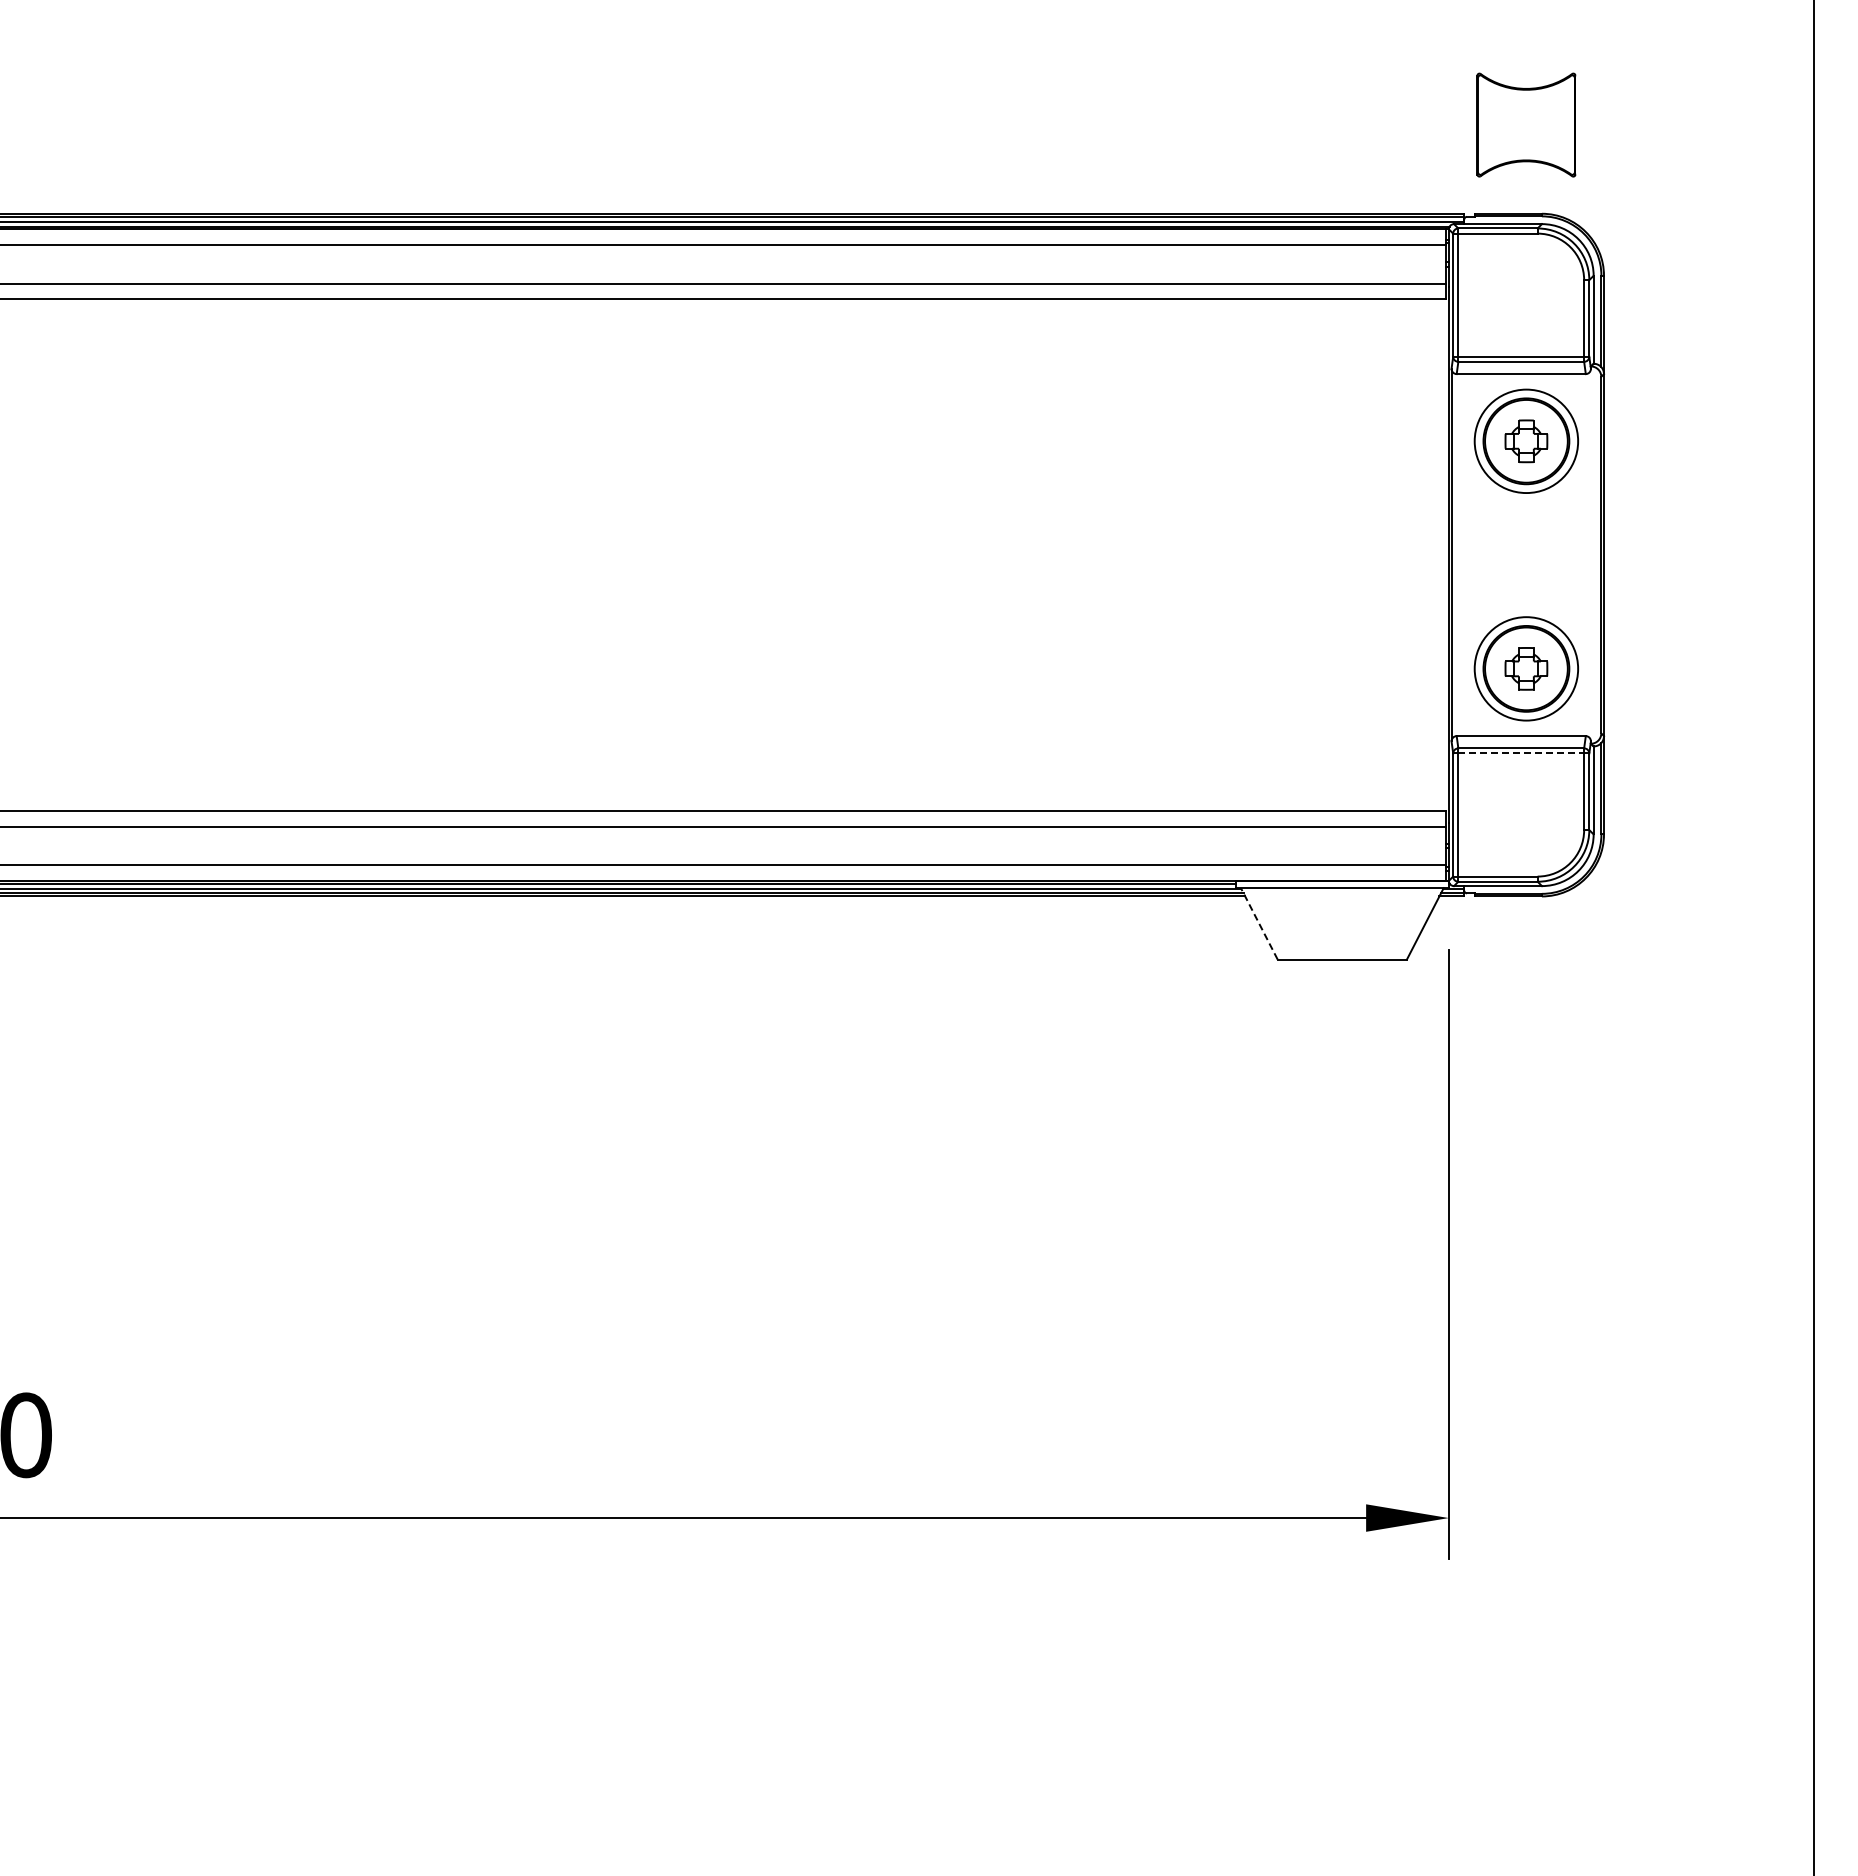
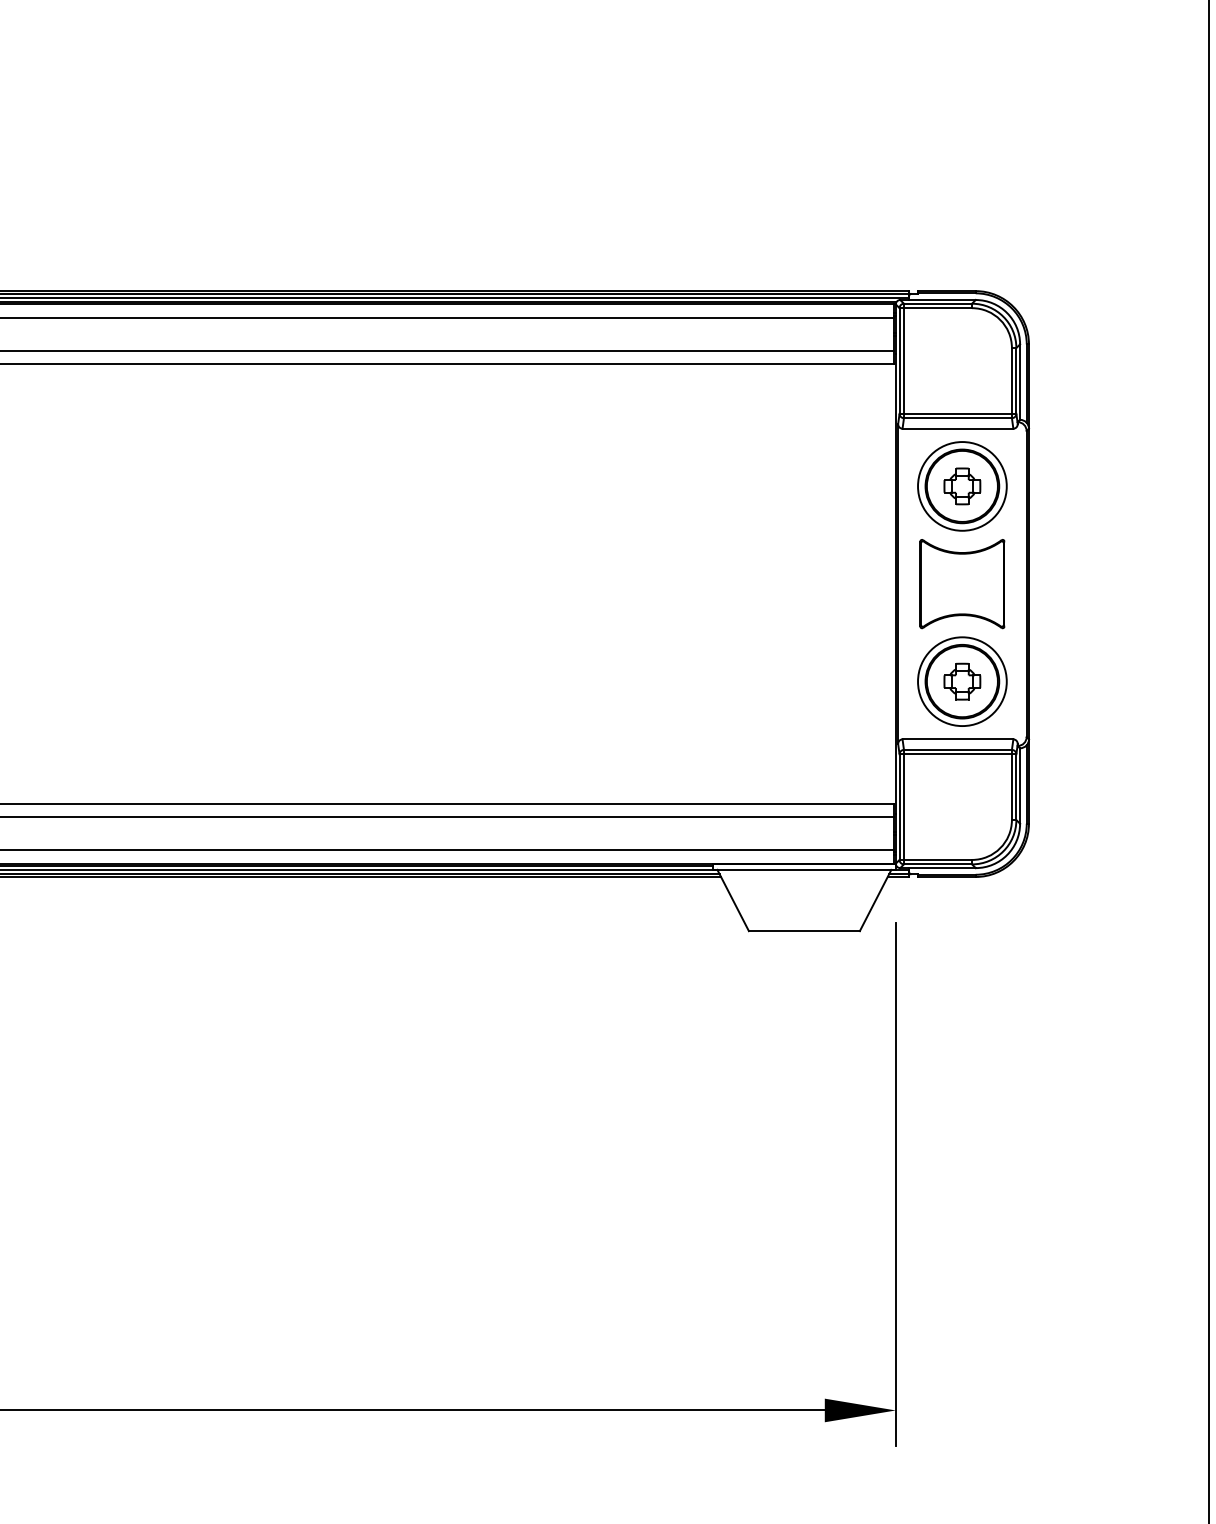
part: (1526, 124) -> (962, 583), moved
line: (1521, 753) -> (958, 754), dashed -> solid
line: (1259, 923) -> (733, 900), dashed -> solid

